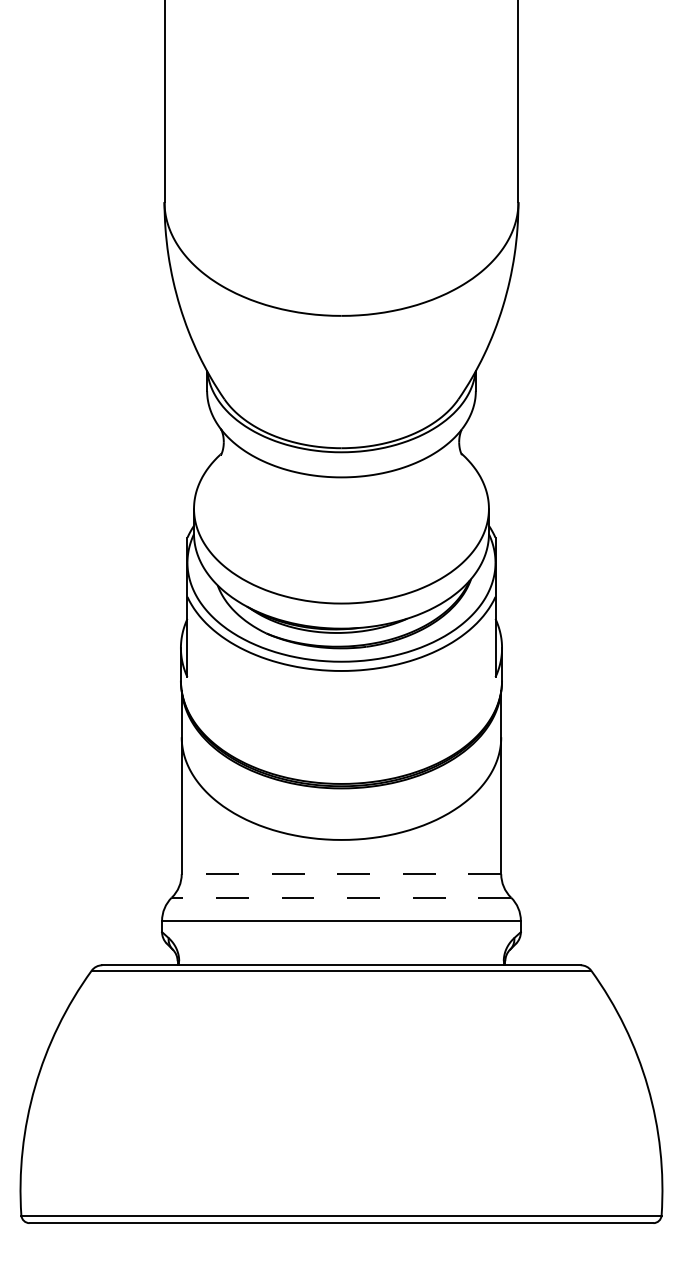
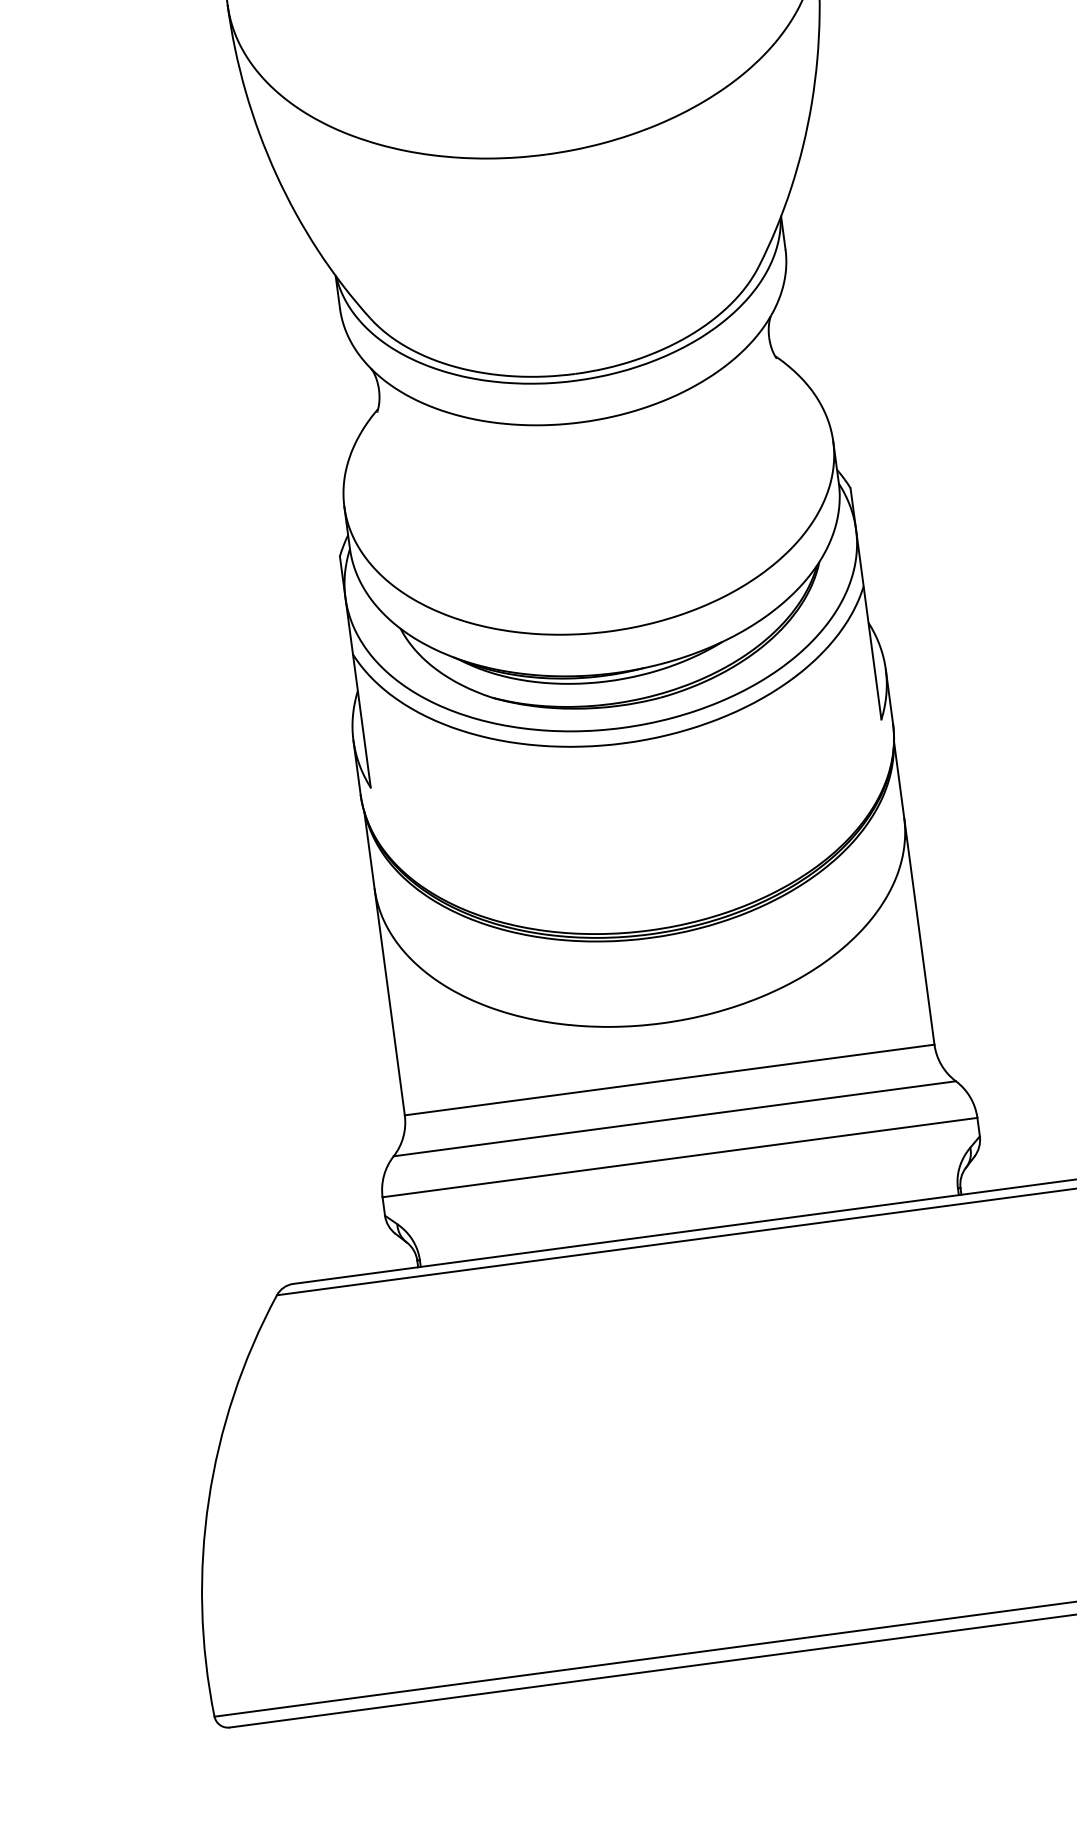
line: (341, 874) -> (669, 1080), dashed -> solid
line: (341, 897) -> (674, 1118), dashed -> solid

